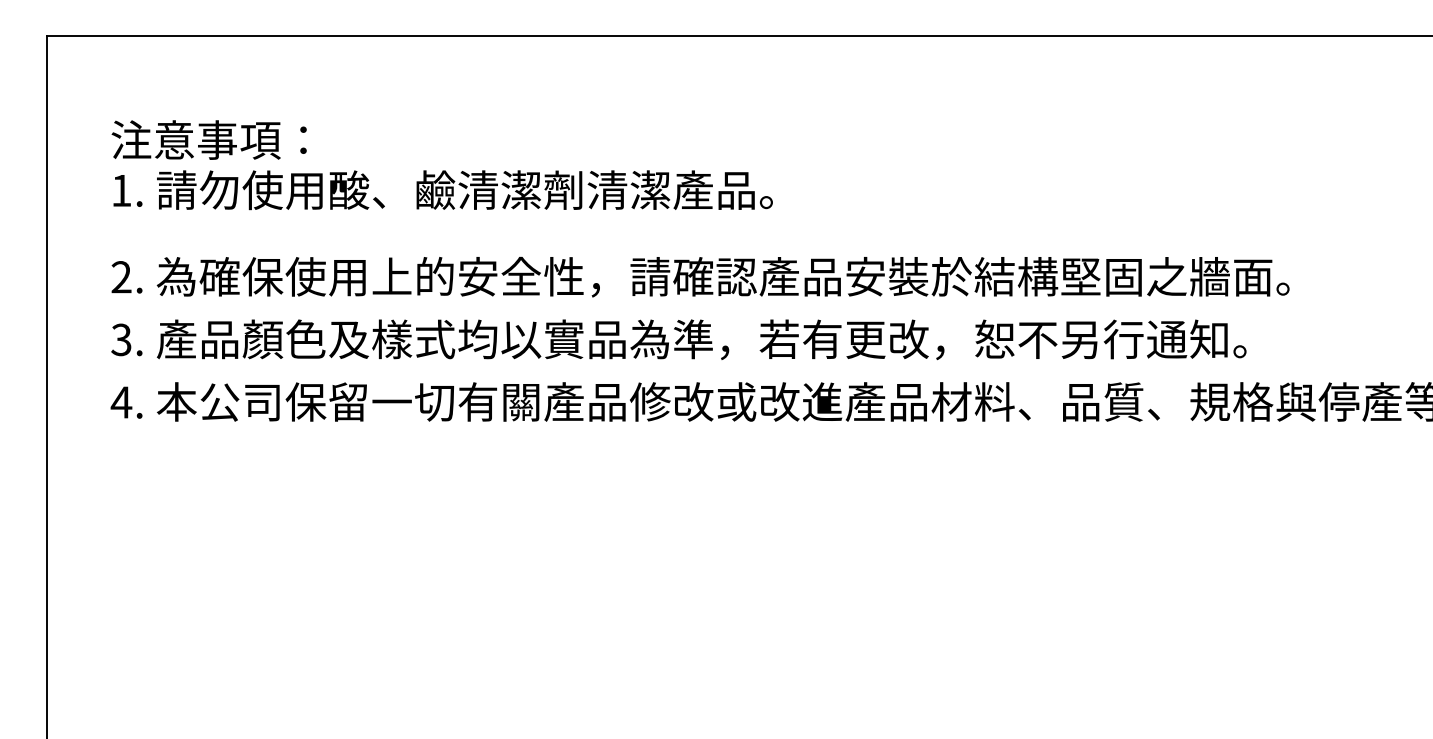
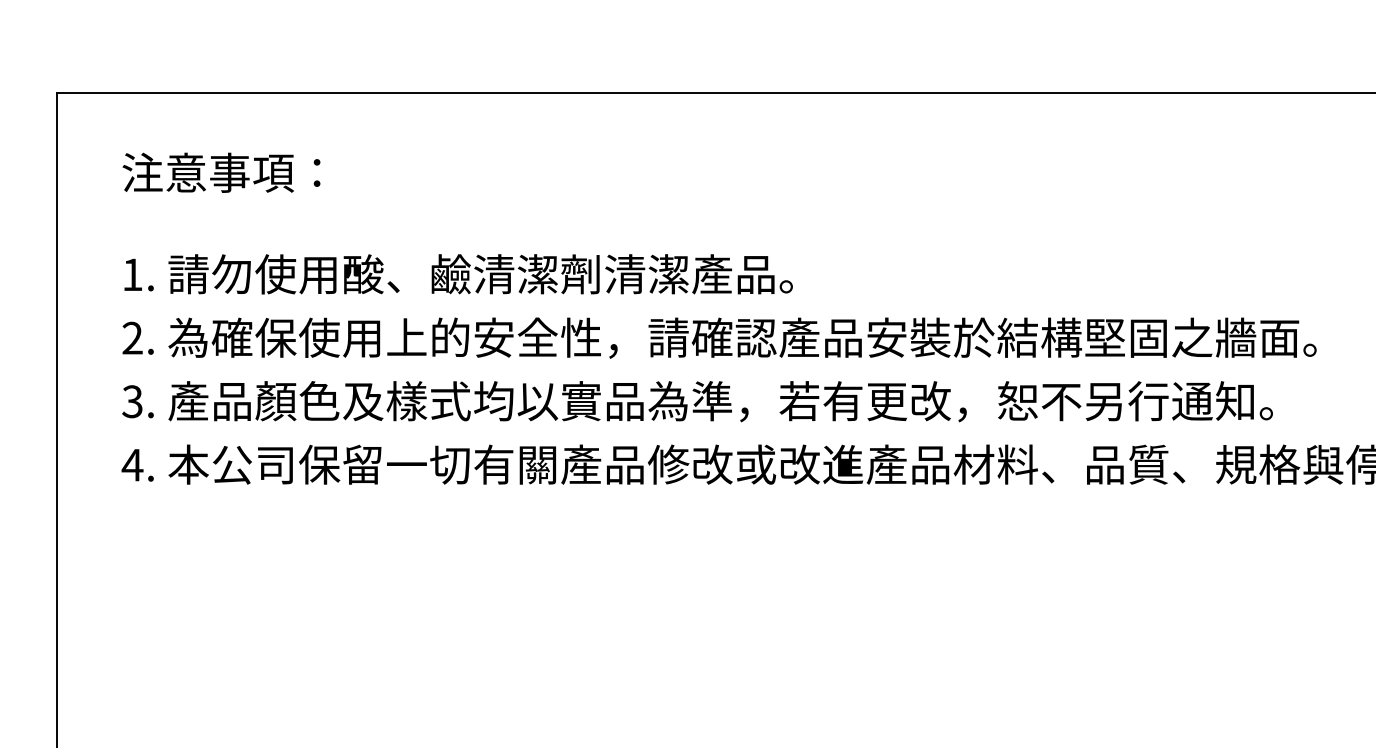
text: (208, 139) -> (220, 172), moved
text: (442, 190) -> (457, 274), moved

